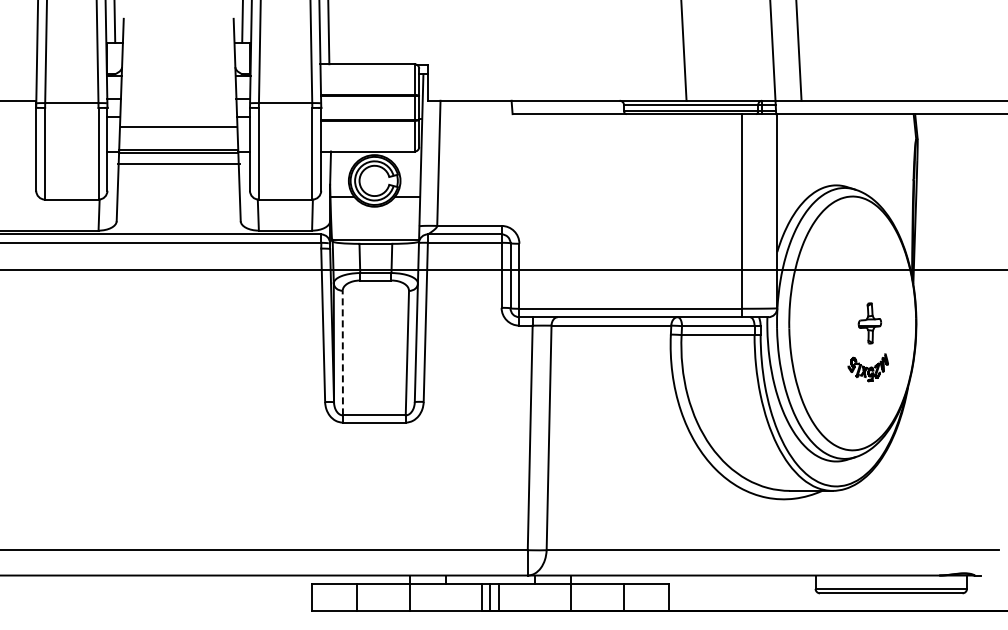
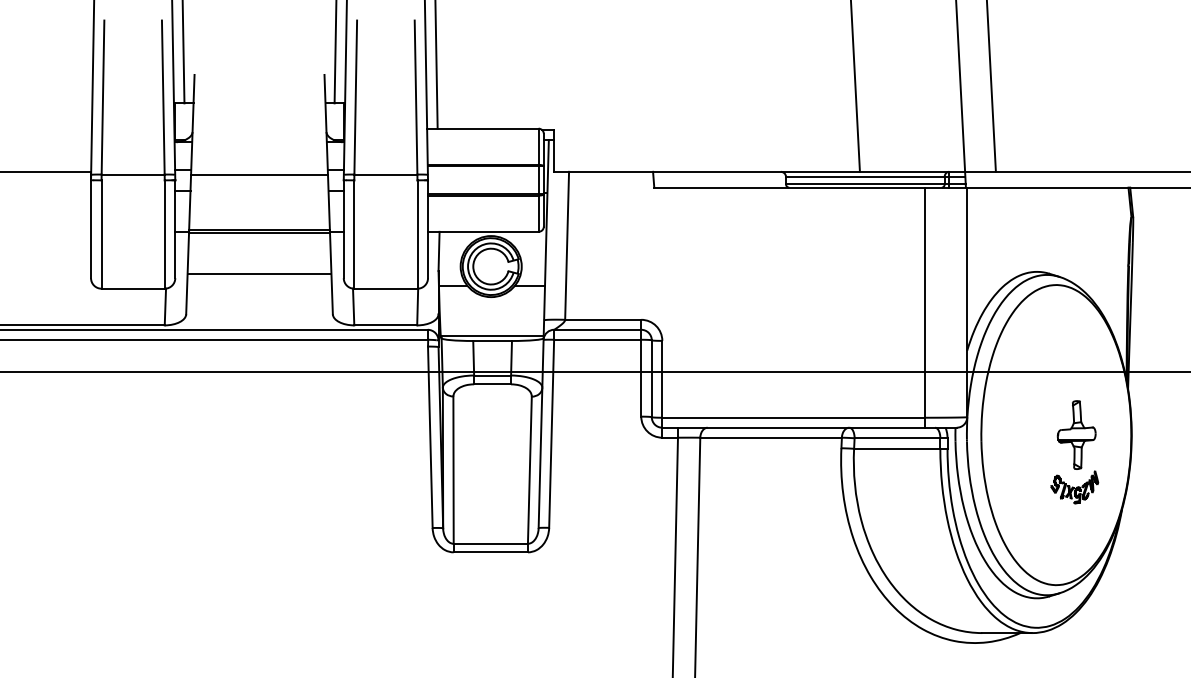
line: (178, 127) -> (259, 175), moved
line: (178, 163) -> (259, 273), moved
part: (869, 323) -> (1076, 435), size x1.43
line: (342, 352) -> (453, 469), dashed -> solid

